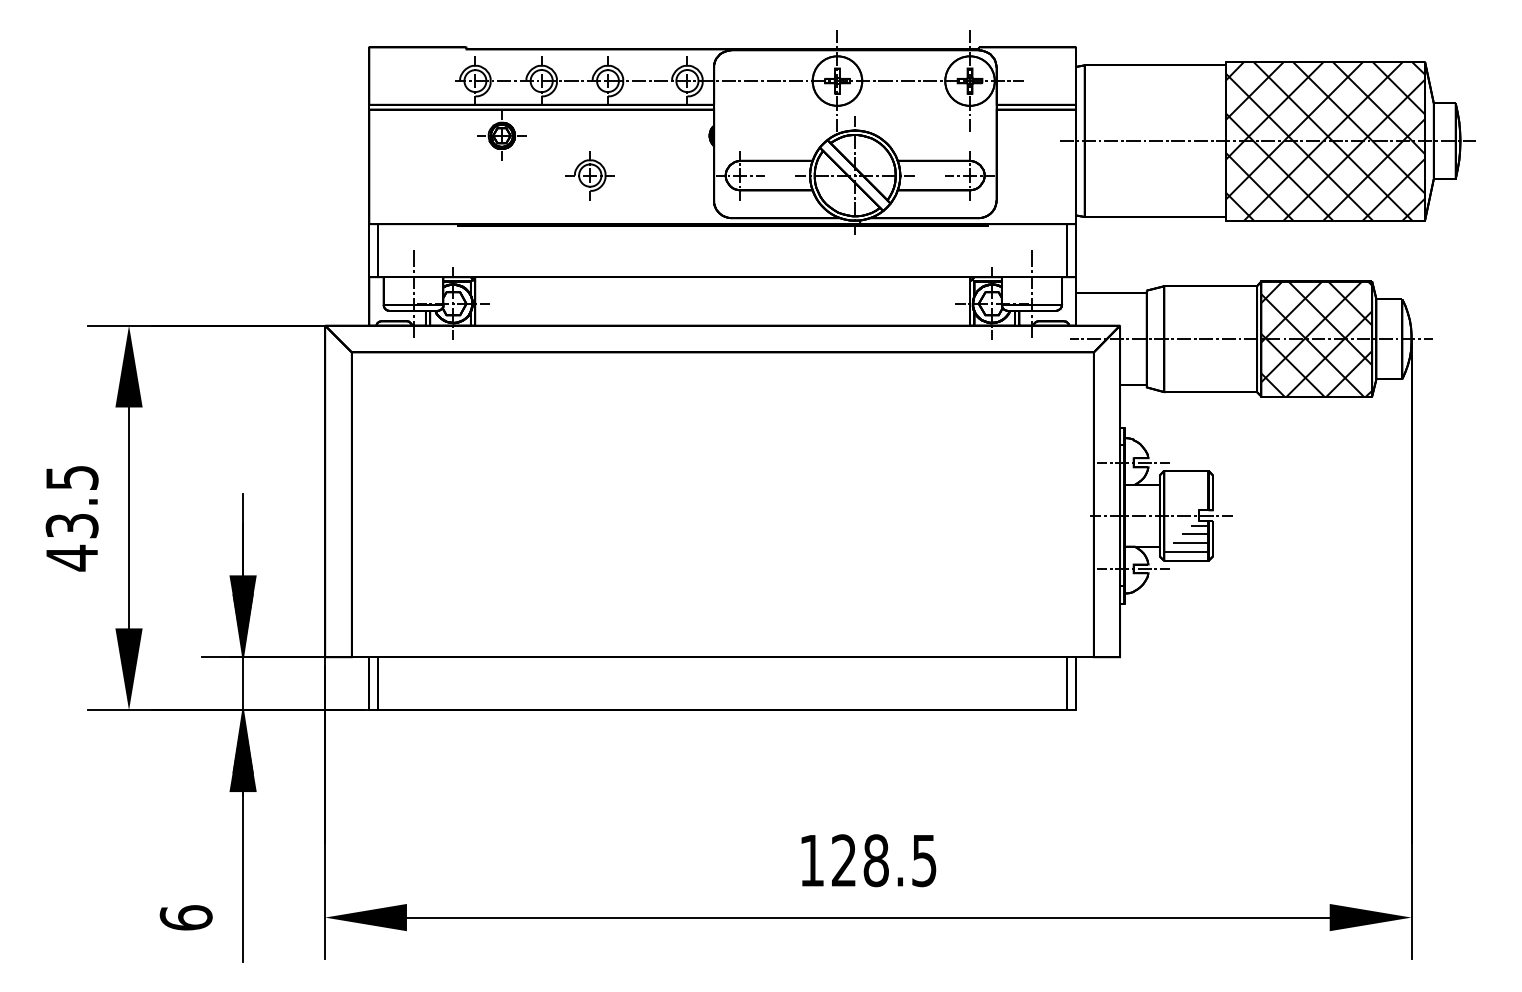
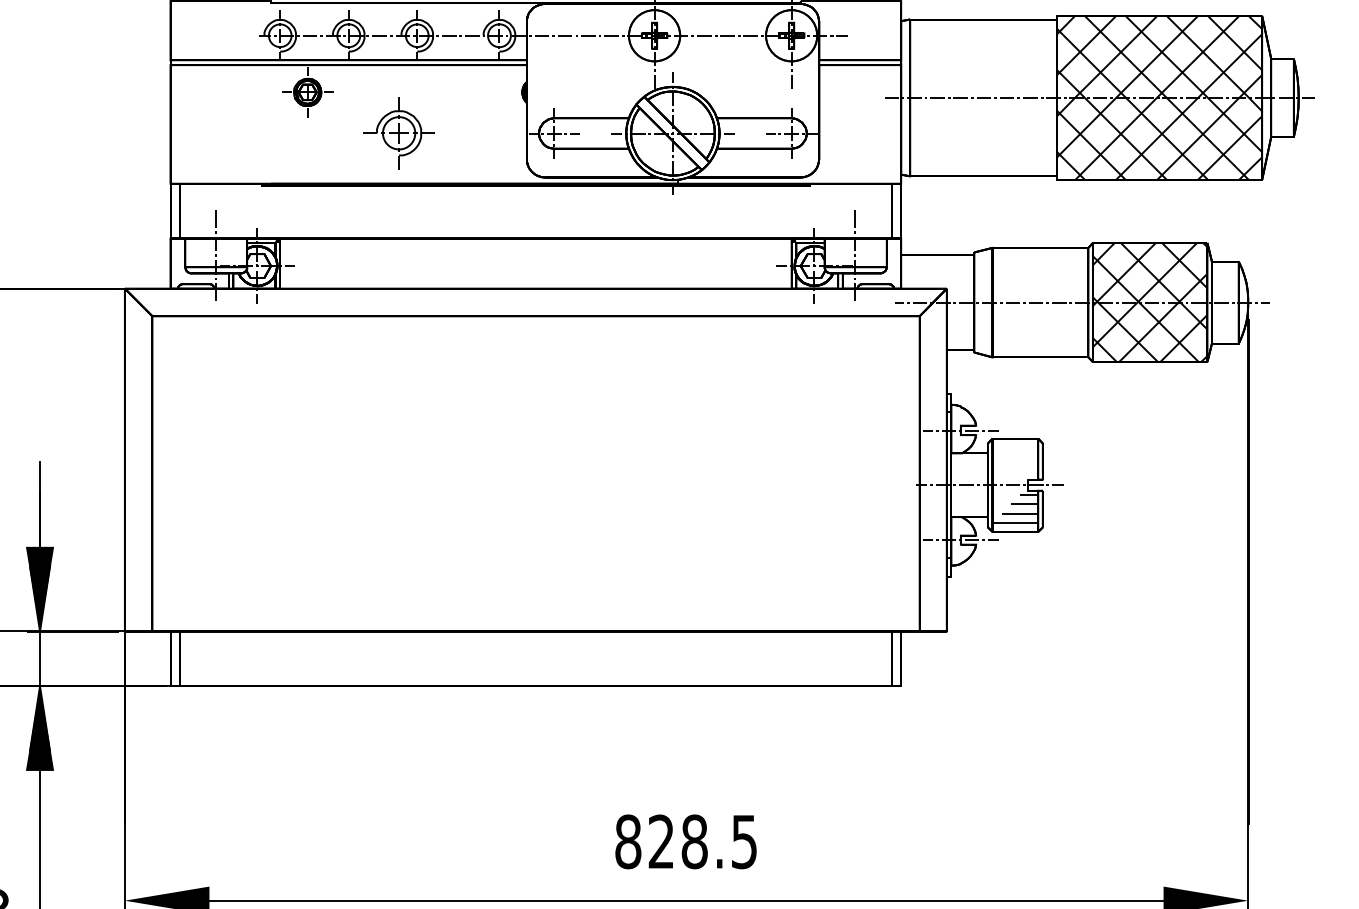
part: (589, 175) -> (398, 133), size x1.4
text: (811, 860) -> (627, 841), 128.5 -> 828.5

